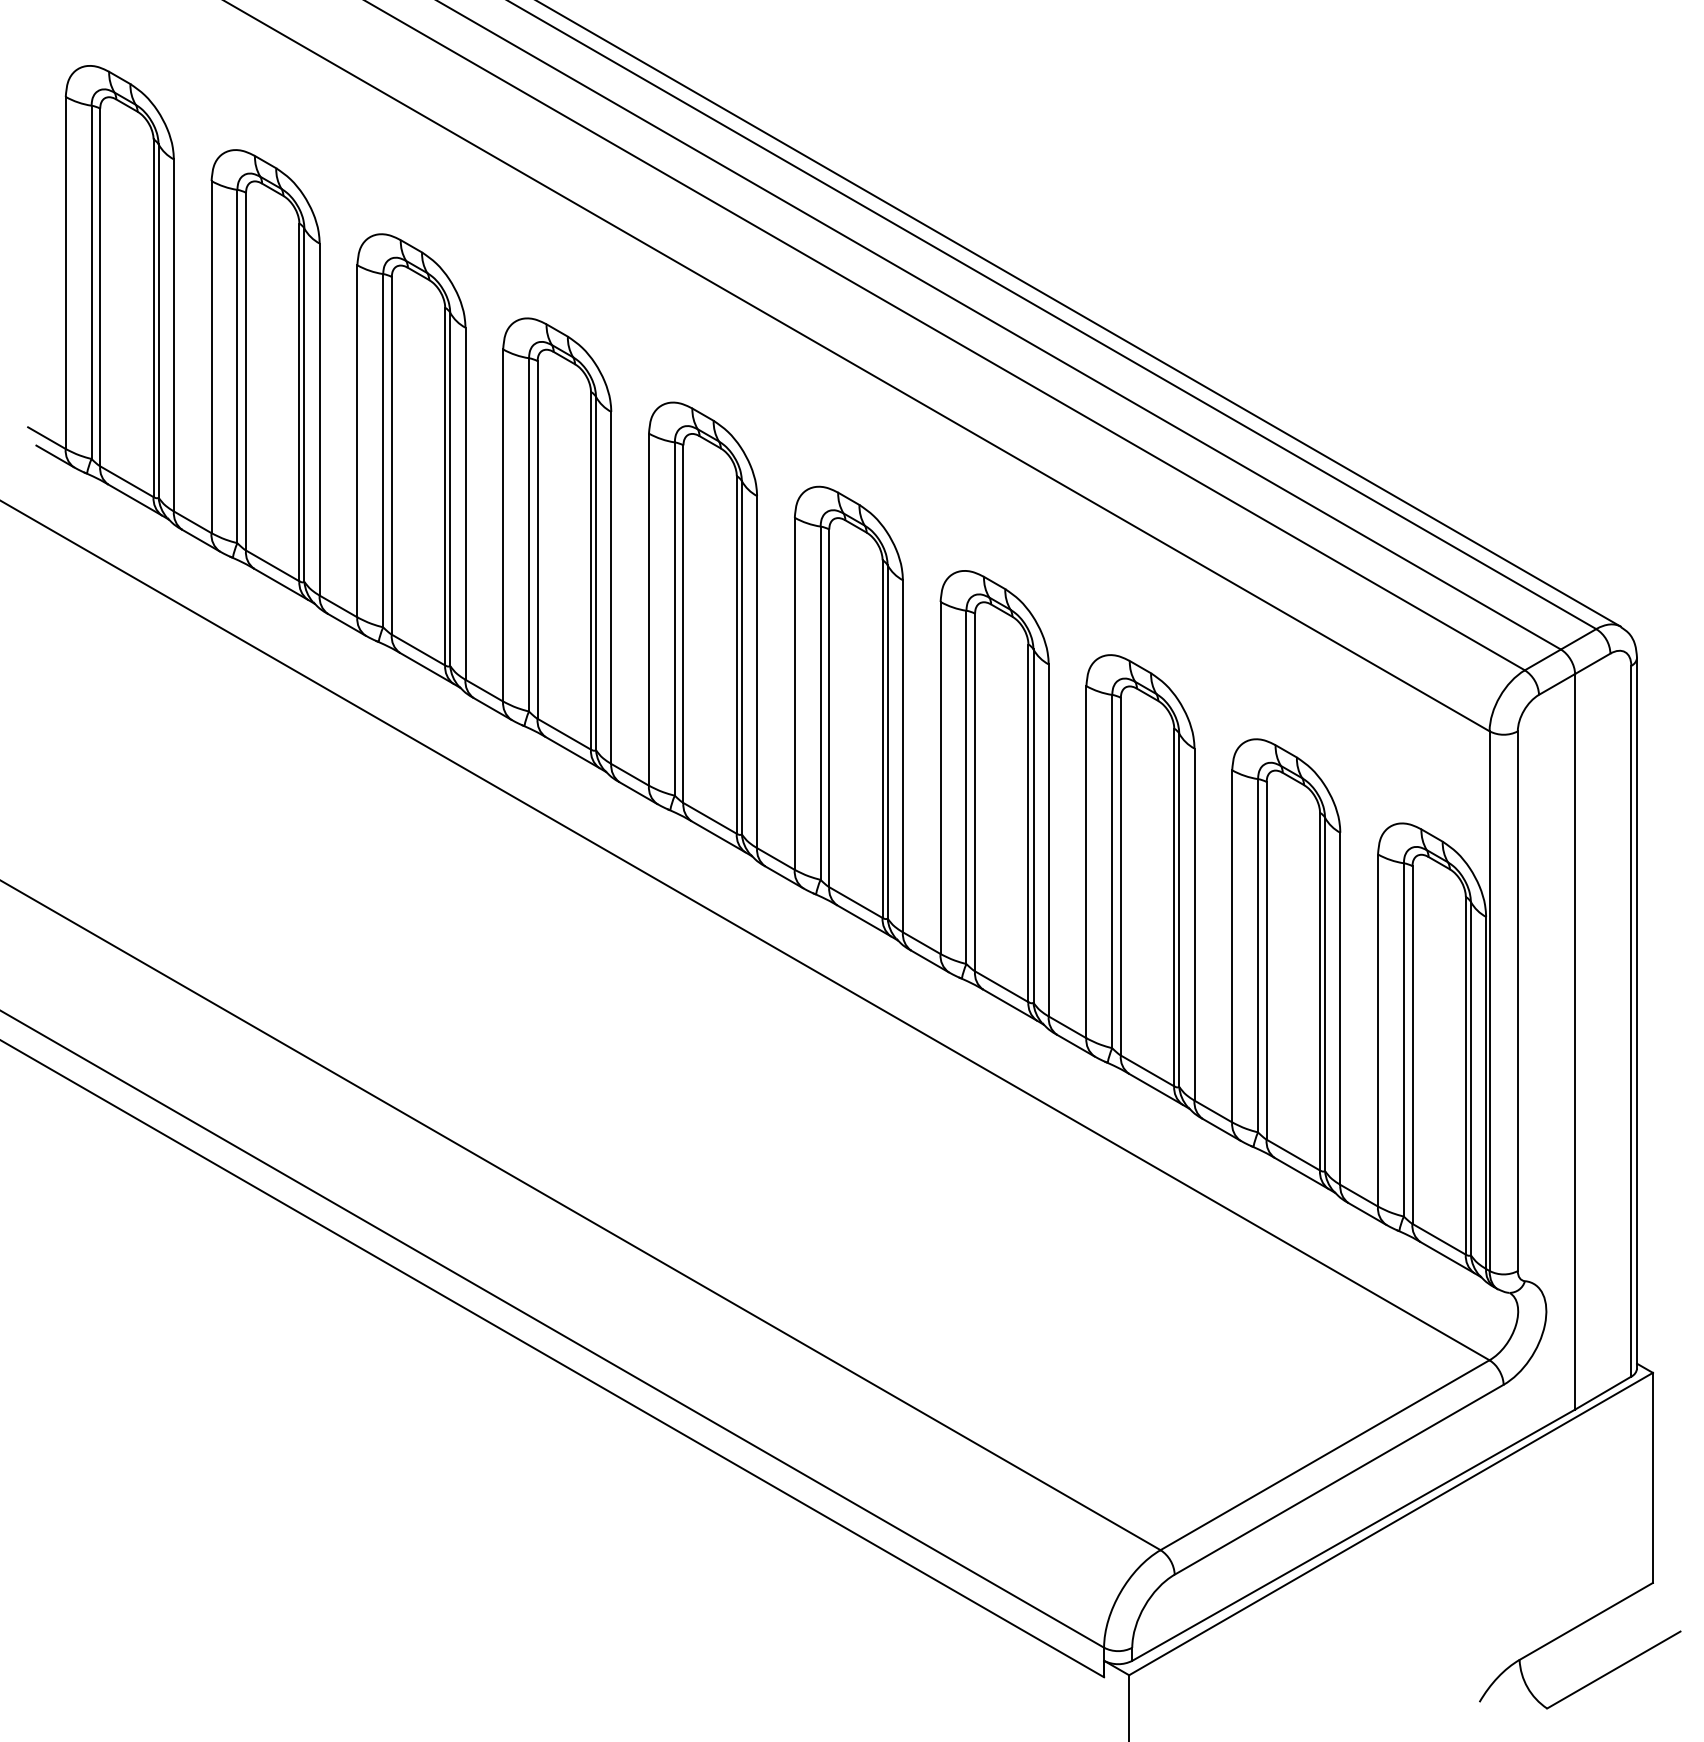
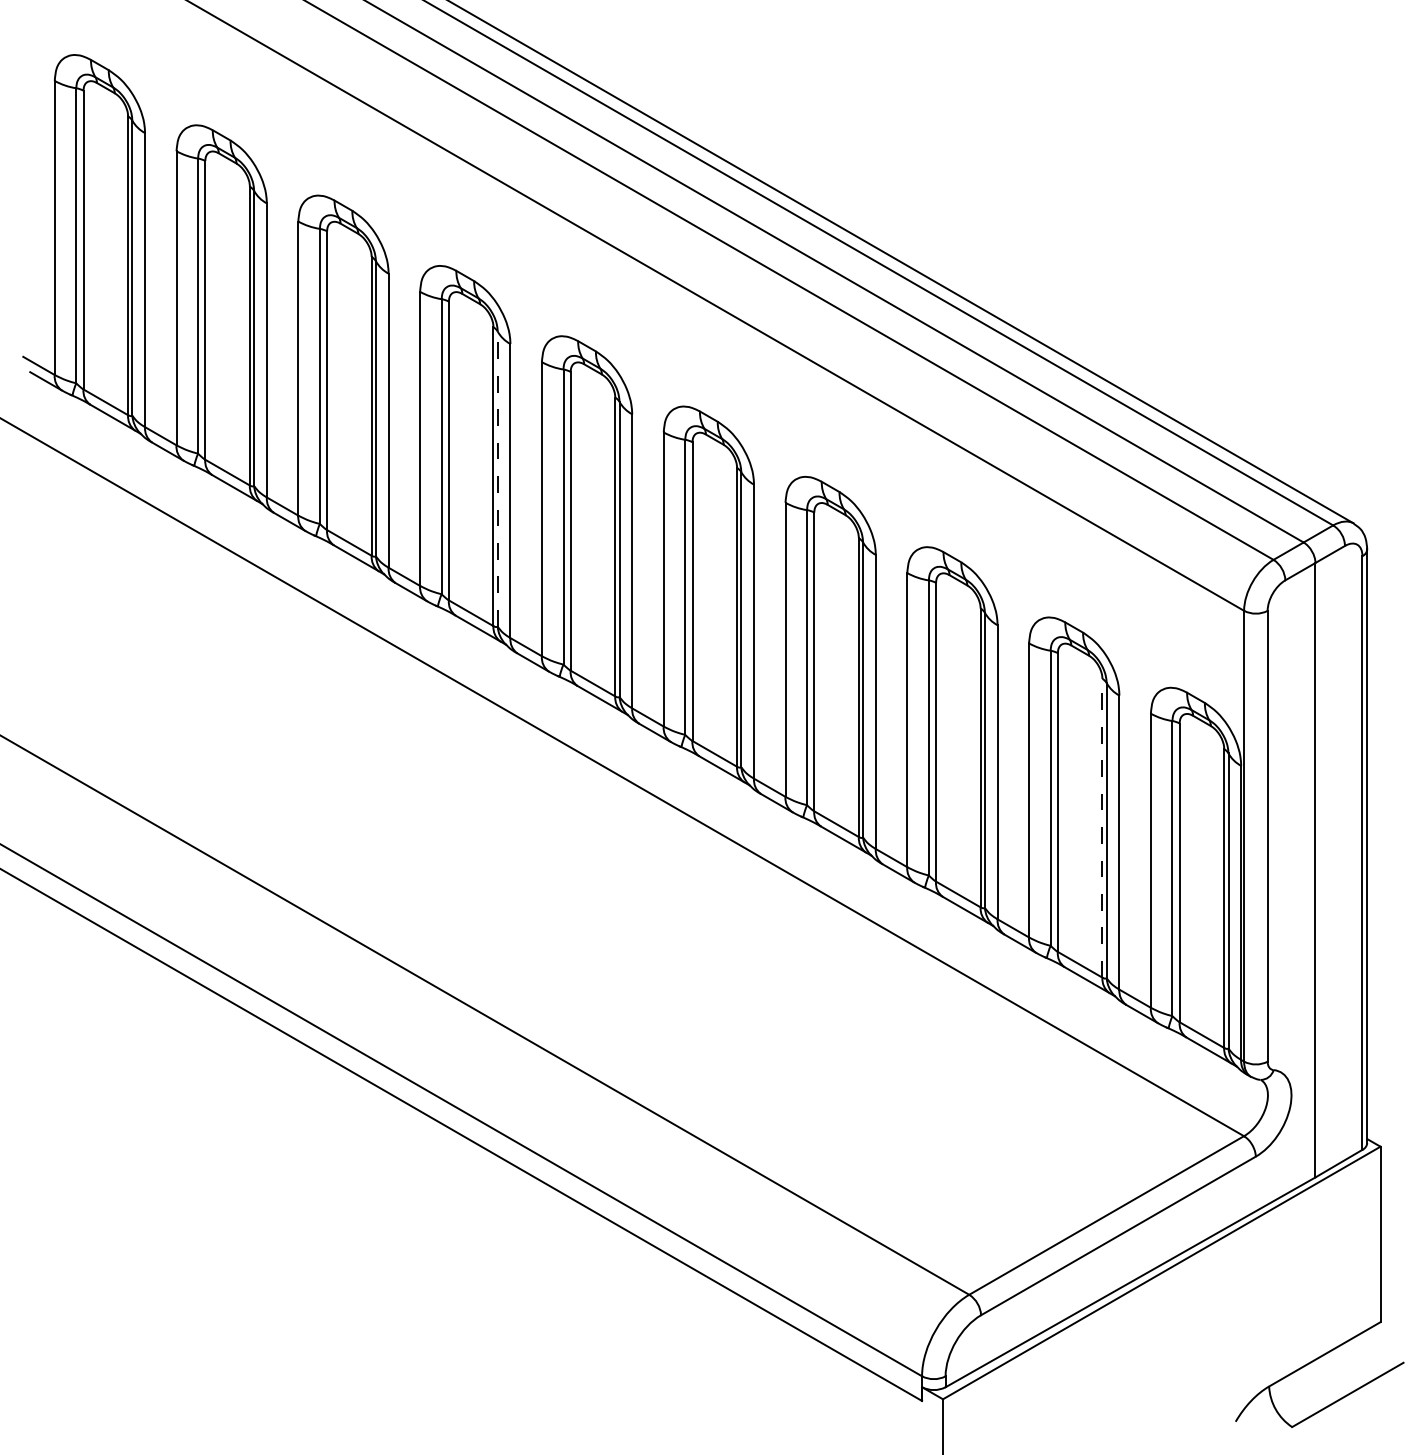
line: (596, 573) -> (498, 478), solid -> dashed
line: (1320, 991) -> (1102, 828), solid -> dashed

